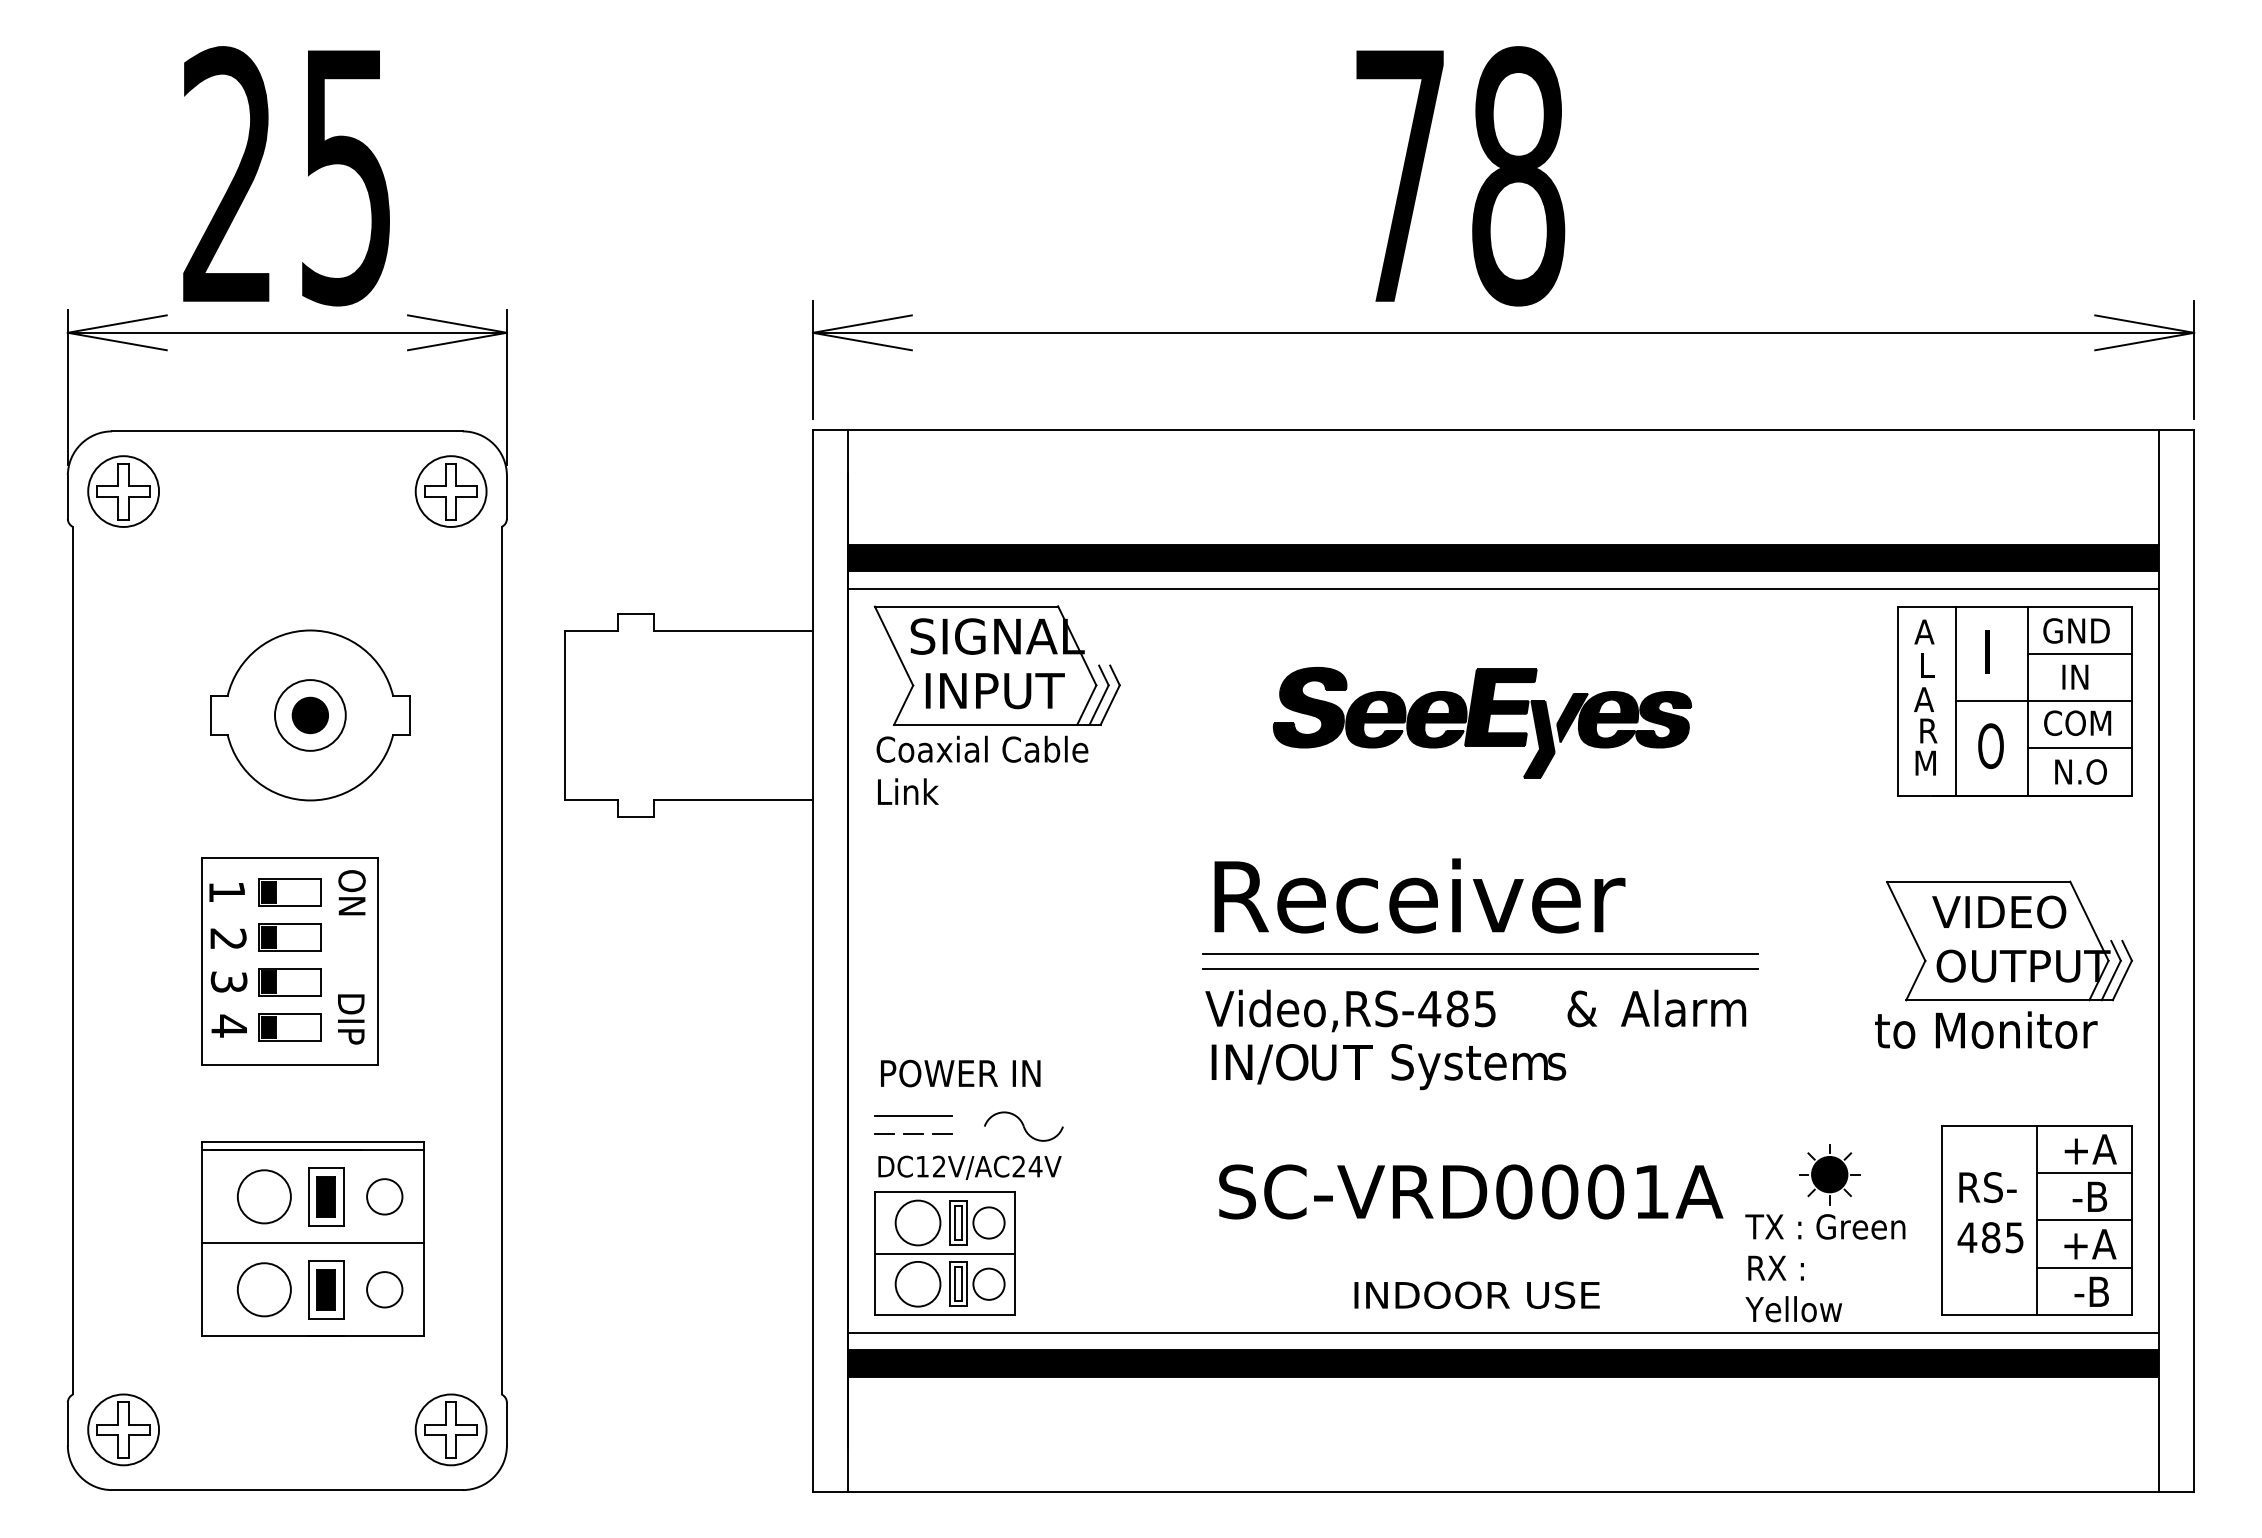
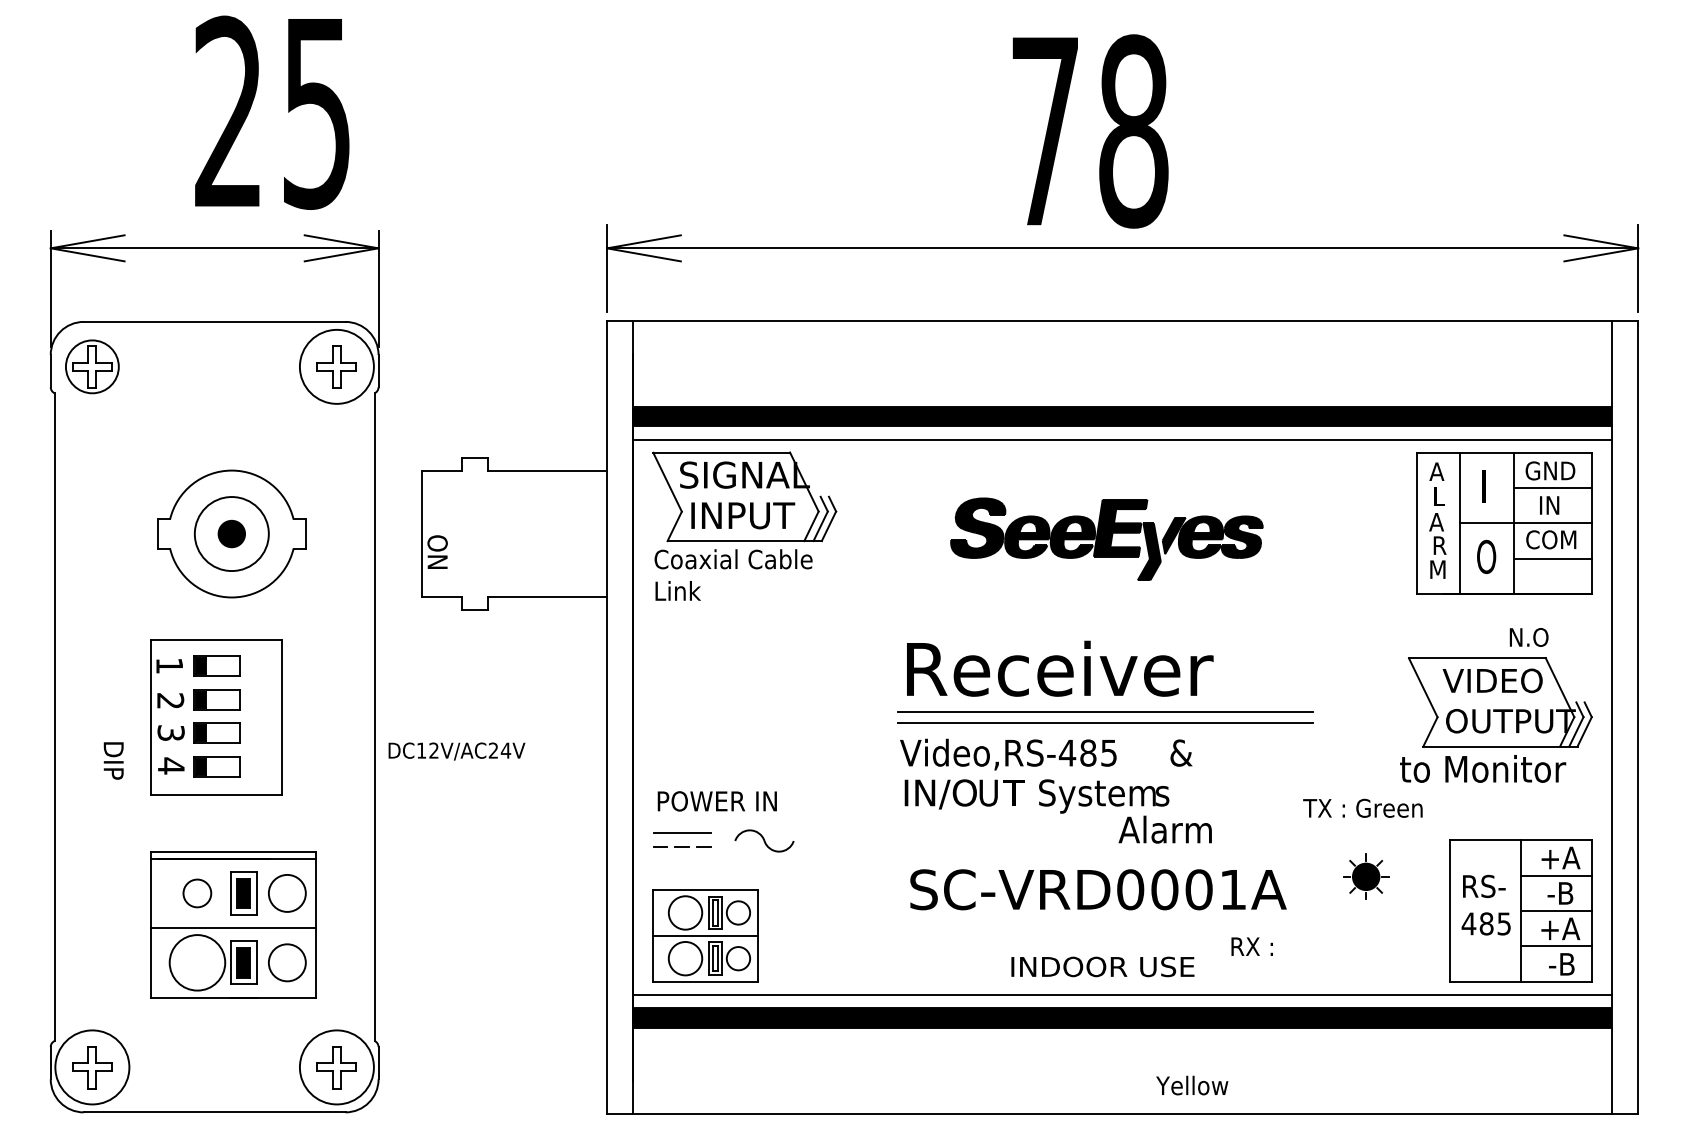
text: (286, 176) -> (272, 112), moved
circle: (450, 491) -> (336, 366), size x1.4
circle: (310, 715) -> (231, 534), size x1.4
text: (2080, 771) -> (1528, 637), moved
text: (351, 892) -> (437, 551), moved
text: (1683, 1008) -> (1165, 829), moved
text: (351, 1019) -> (113, 761), moved
text: (969, 1167) -> (456, 751), moved
circle: (263, 1196) -> (196, 893), size x0.7
circle: (384, 1196) -> (287, 893), size x1.4
text: (1825, 1226) -> (1363, 808), moved
text: (1775, 1267) -> (1251, 946), moved
circle: (263, 1289) -> (196, 962), size x1.4
circle: (384, 1289) -> (287, 962), size x1.4
text: (1793, 1309) -> (1192, 1085), moved
circle: (123, 1429) -> (92, 1067), size x1.4
circle: (450, 1429) -> (336, 1067), size x1.4

